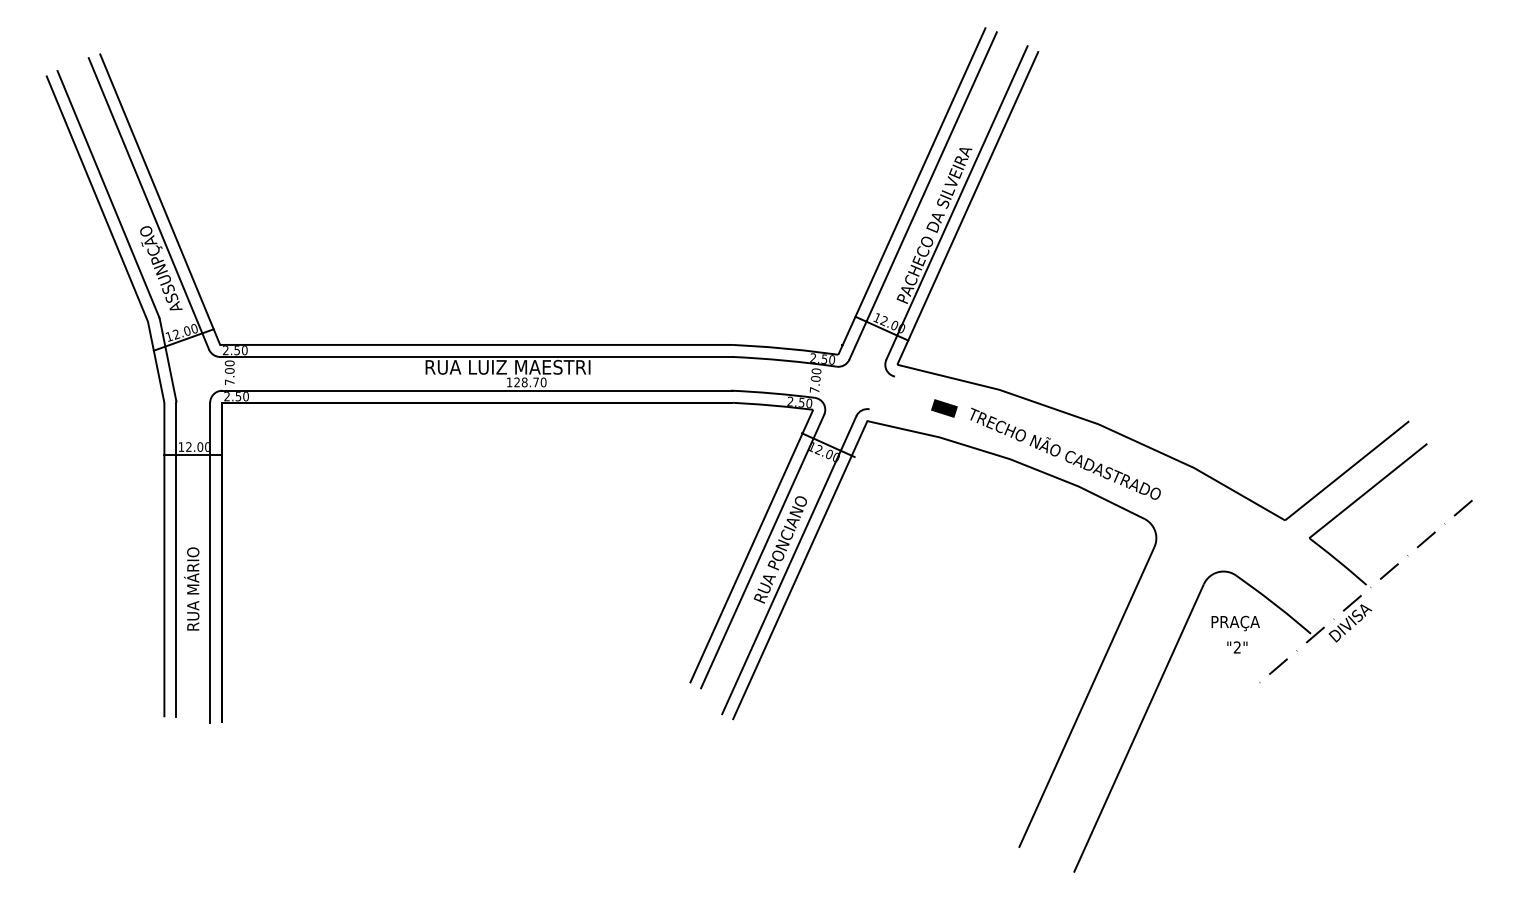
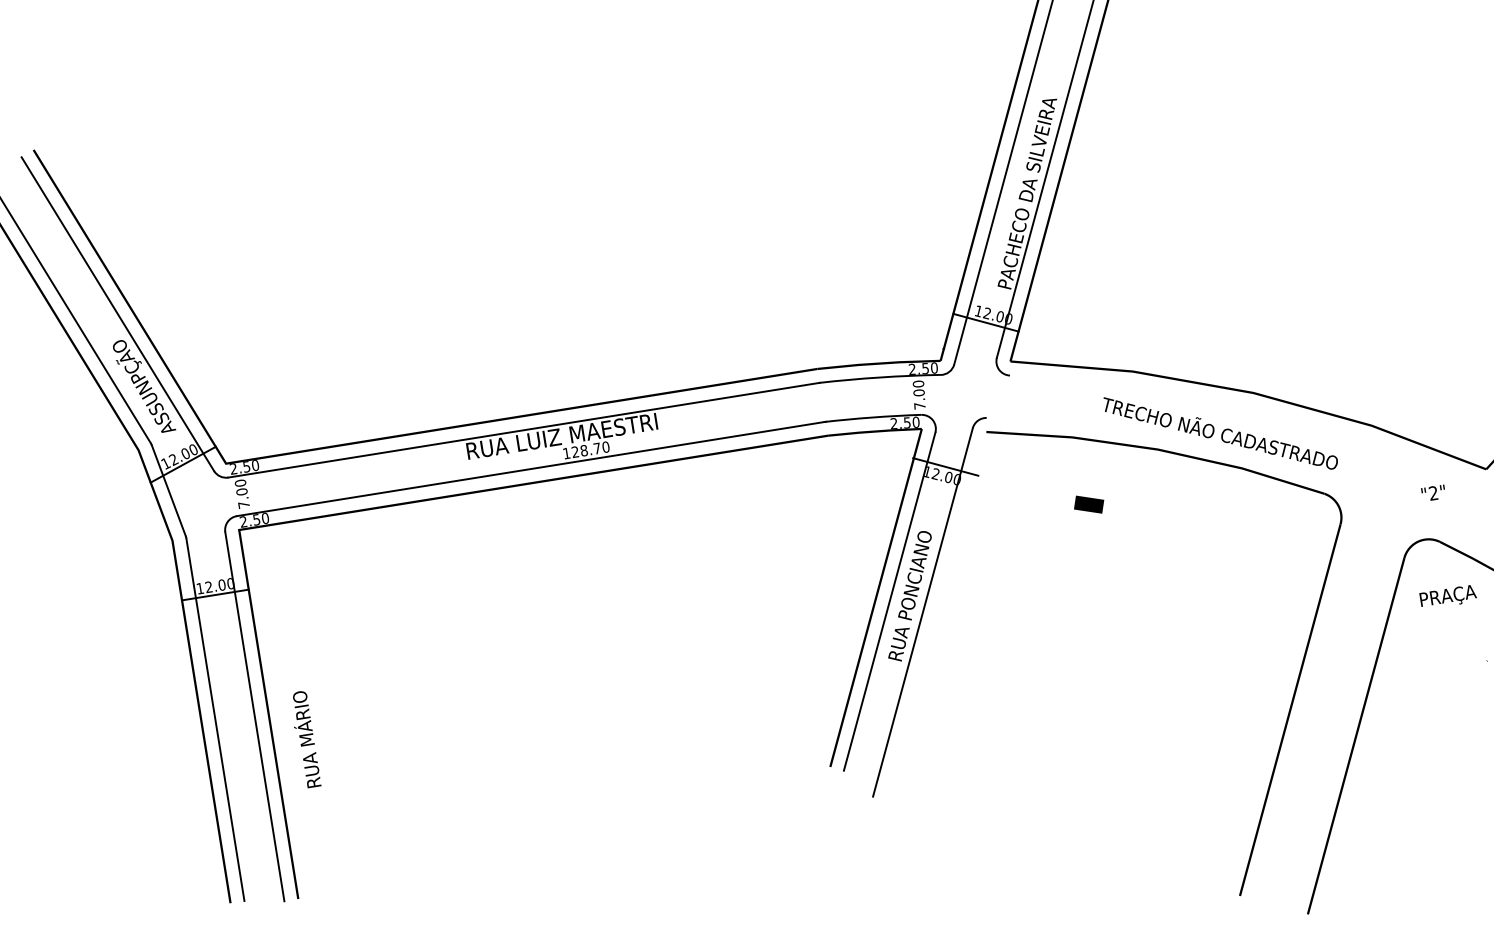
line: (944, 408) -> (1089, 504), moved
line: (800, 570) -> (936, 616), removed
text: (191, 588) -> (304, 739), moved
text: (1237, 647) -> (1433, 493), moved

